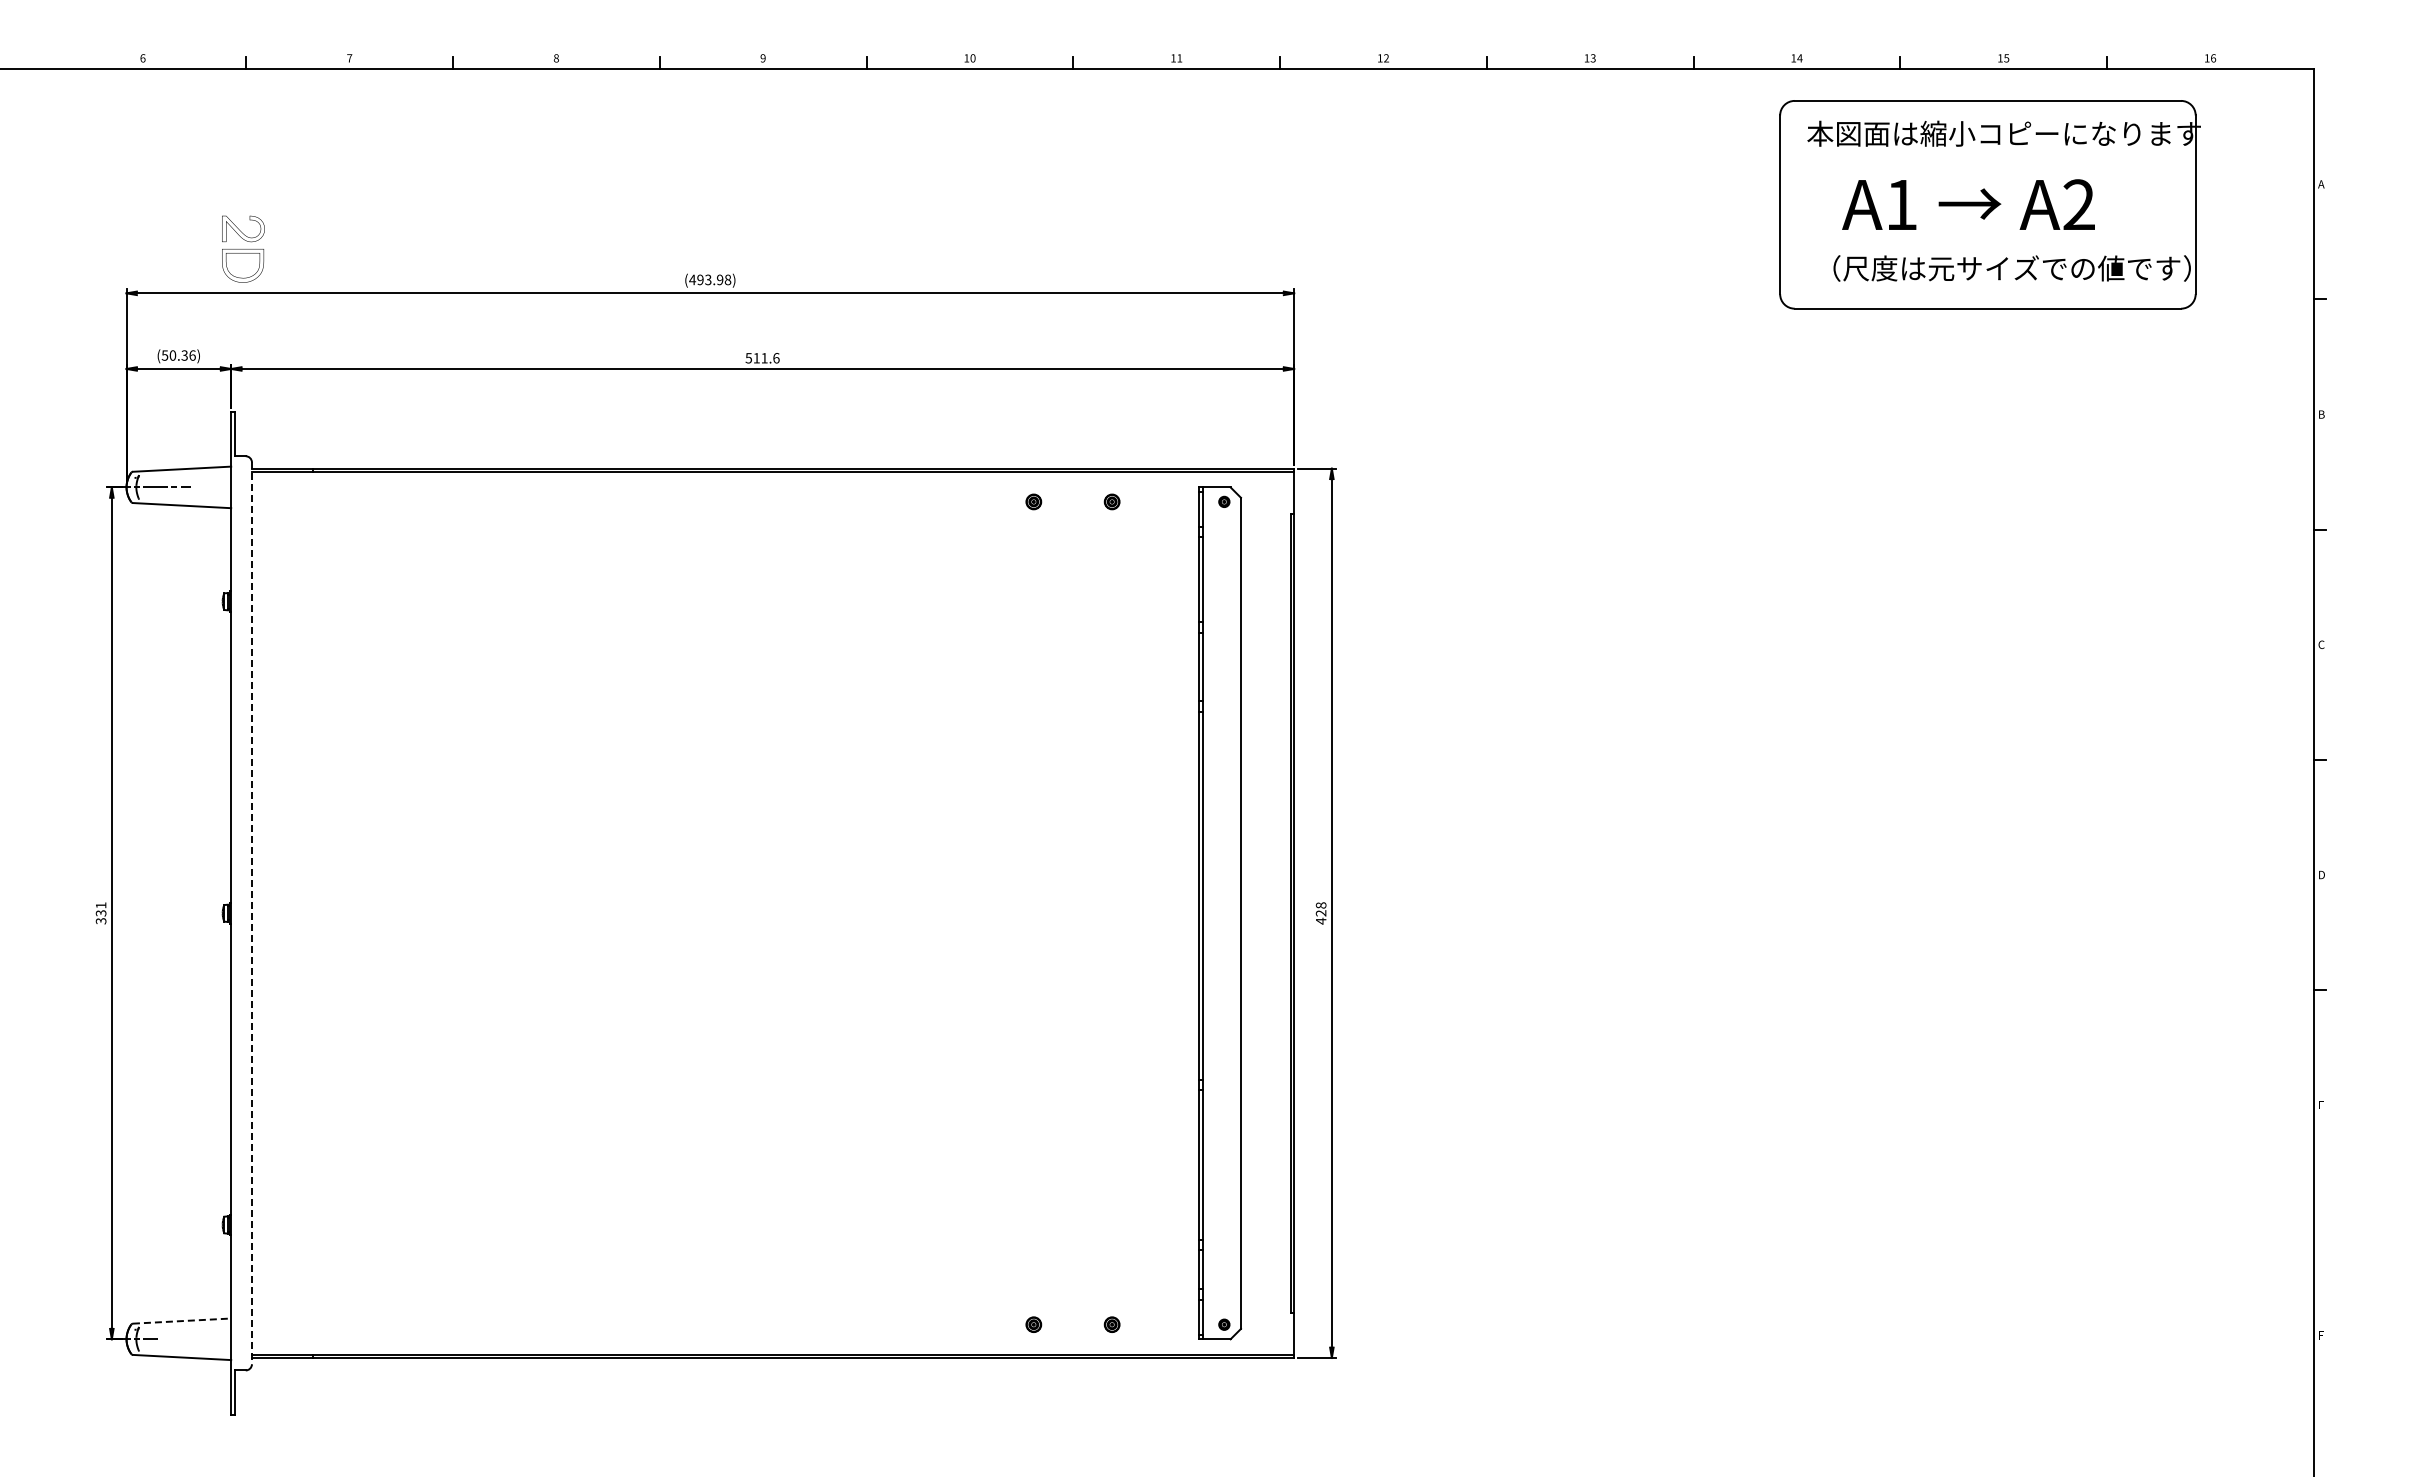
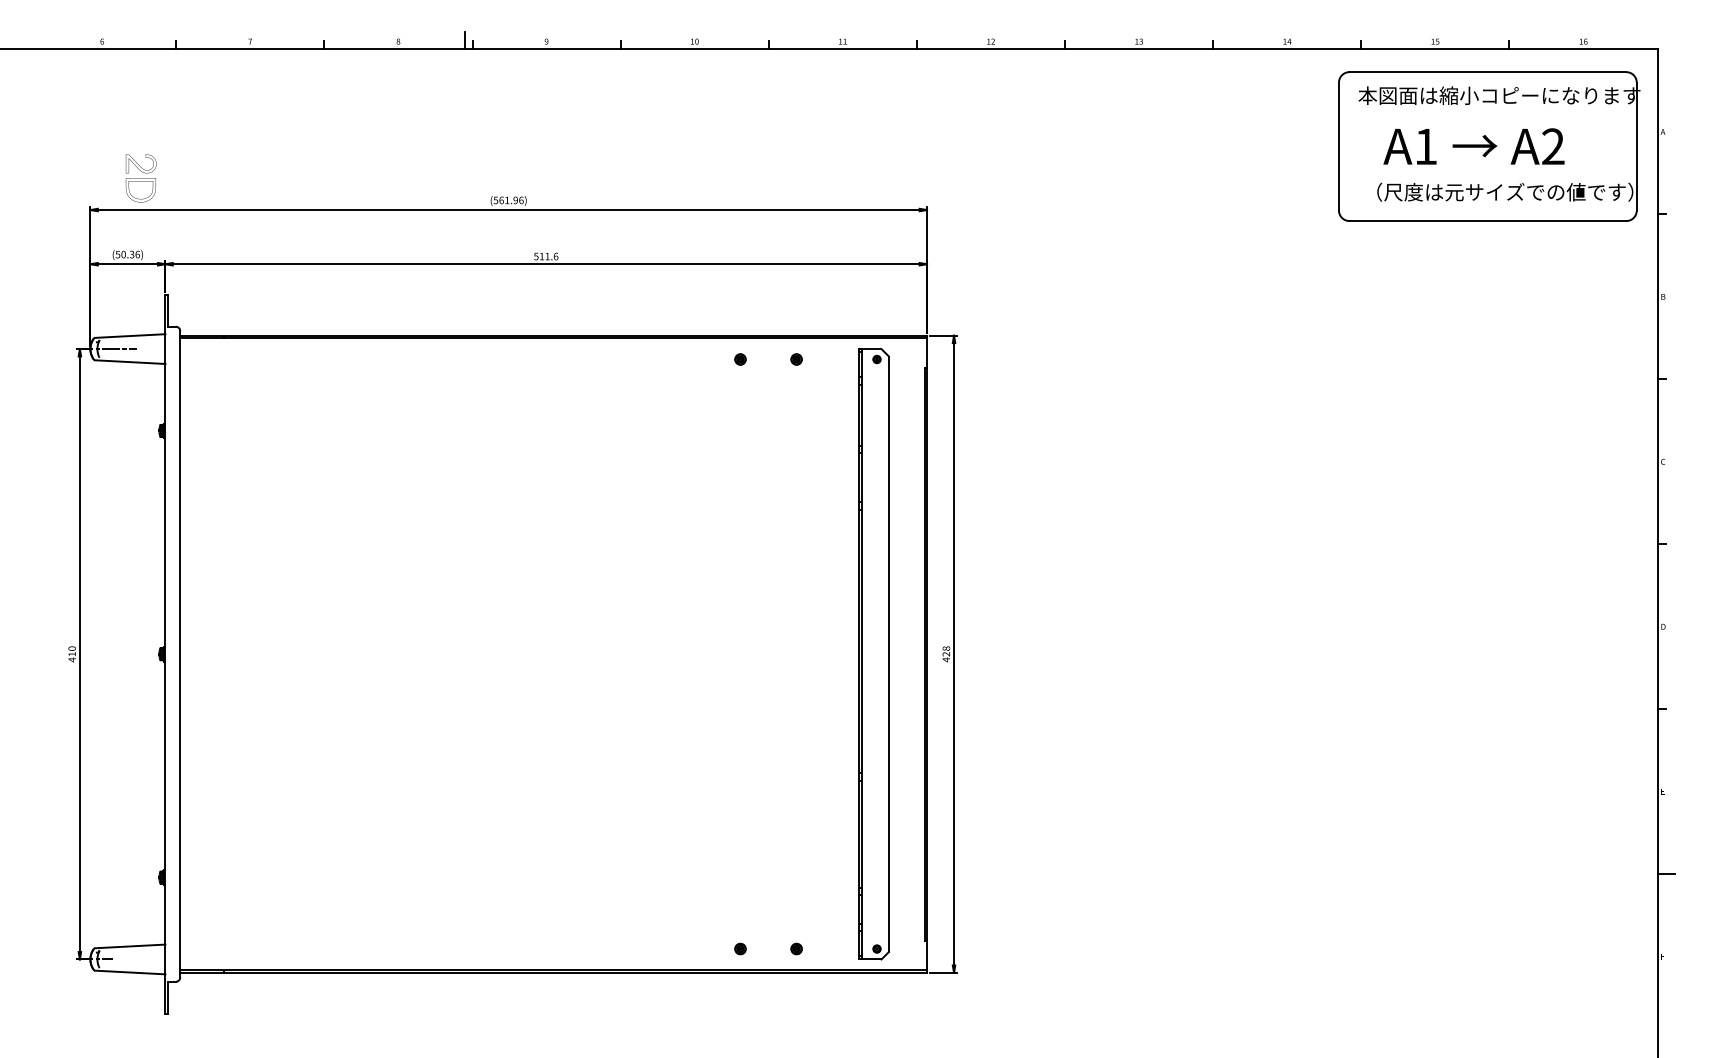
line: (649, 56) -> (465, 40), added
part: (1989, 204) -> (1489, 146), moved
part: (243, 248) -> (141, 177), moved
text: (710, 279) -> (508, 200), (493.98) -> (561.96)
text: (100, 913) -> (71, 654), 331 -> 410
line: (251, 913) -> (179, 654), dashed -> solid
line: (2325, 1220) -> (1665, 874), added
line: (182, 1321) -> (130, 946), dashed -> solid

